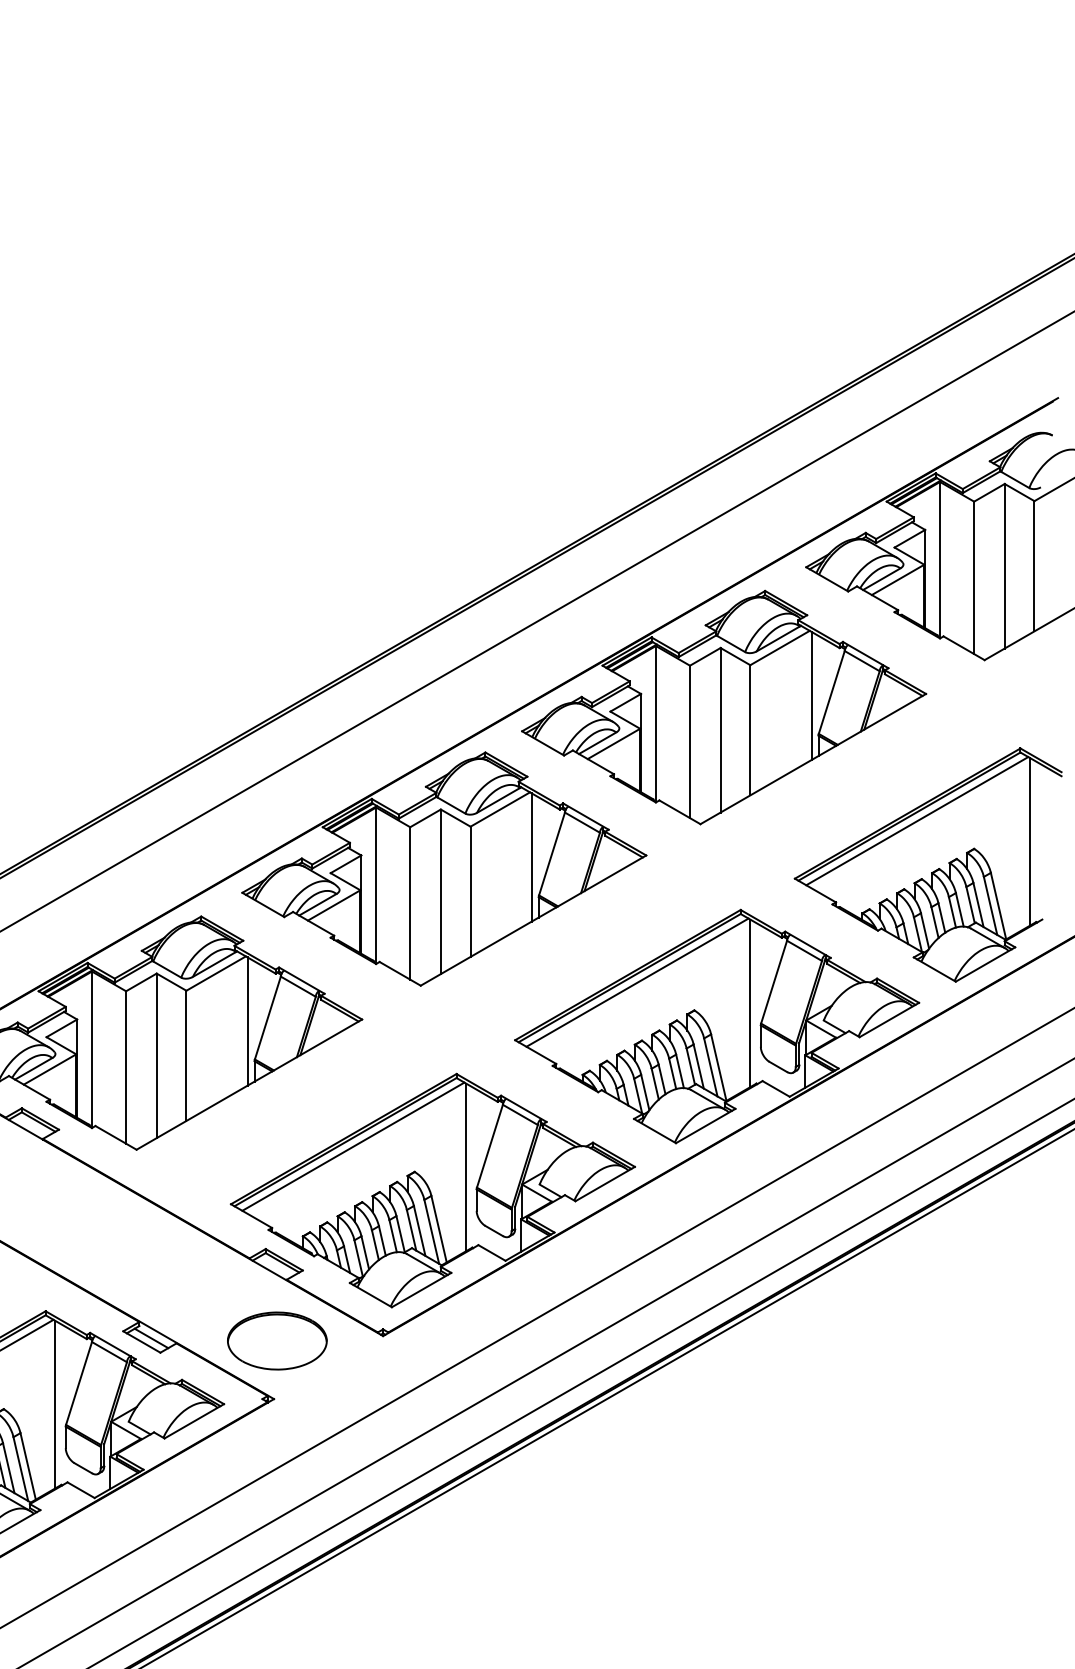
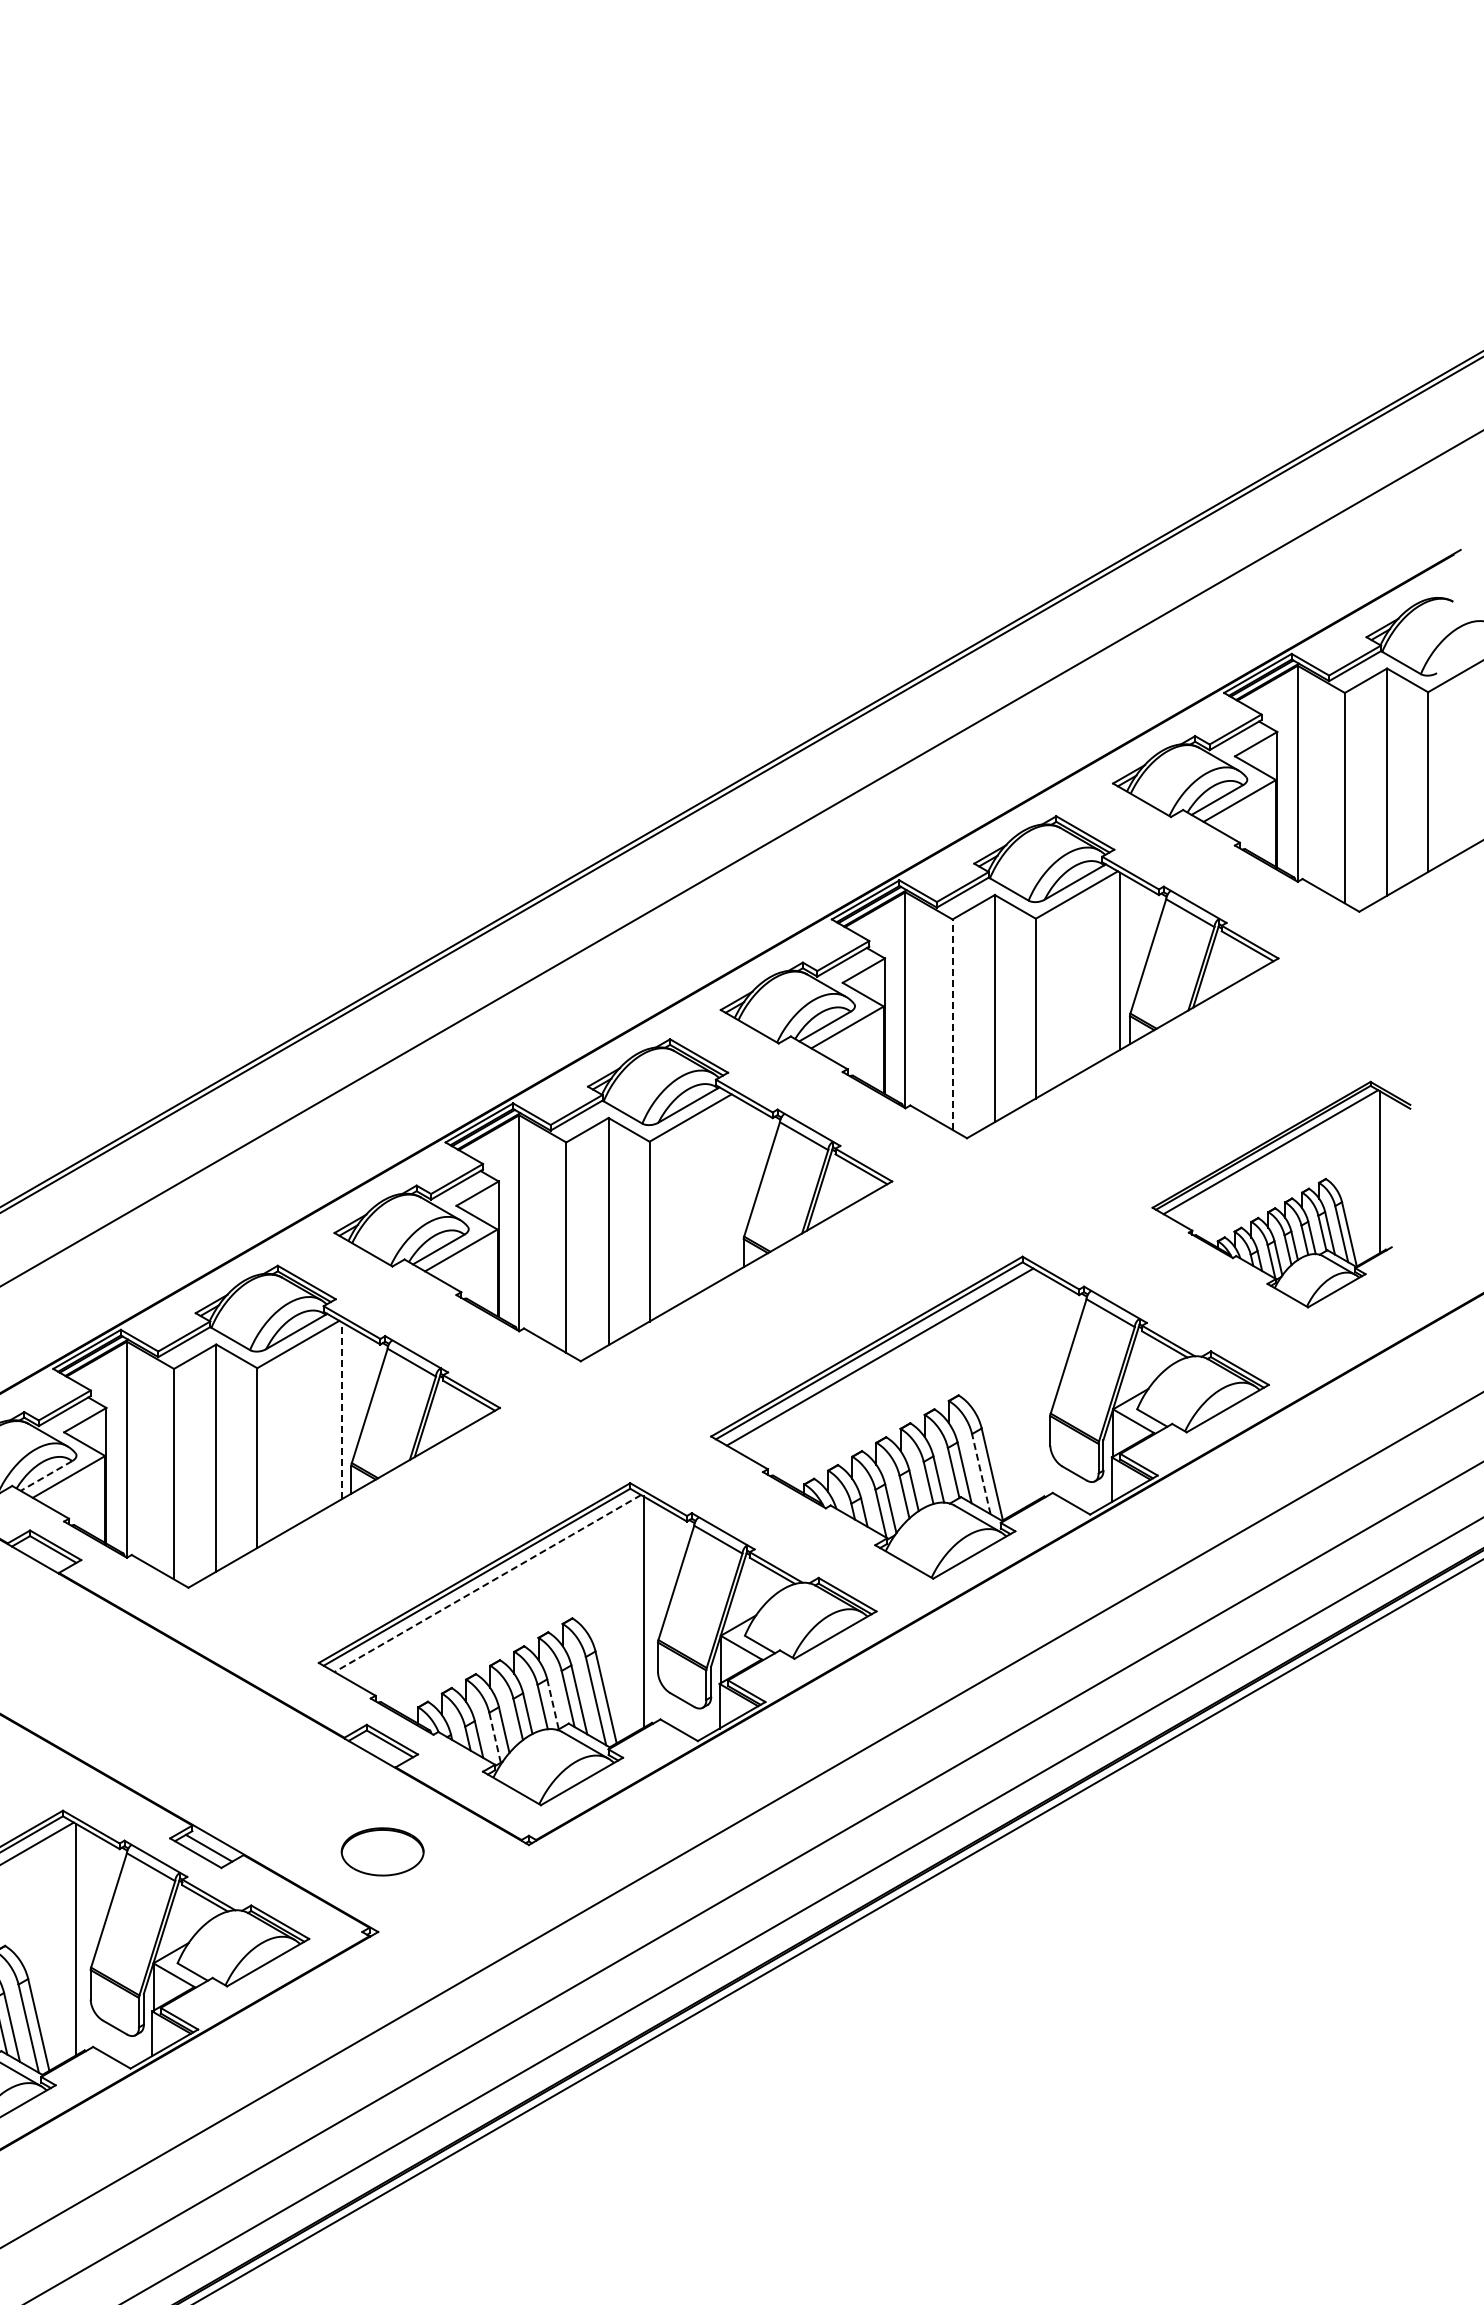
line: (689, 741) -> (952, 1024), solid -> dashed
line: (532, 856) -> (734, 1183), removed
part: (928, 864) -> (1281, 1194), size x0.7
line: (750, 1003) -> (1035, 1385), removed
line: (247, 1021) -> (341, 1410), solid -> dashed
line: (710, 1067) -> (981, 1473), solid -> dashed
line: (33, 1069) -> (46, 1476), solid -> dashed
line: (353, 1146) -> (487, 1583), solid -> dashed
line: (400, 1234) -> (553, 1704), solid -> dashed
line: (358, 1258) -> (495, 1737), solid -> dashed
part: (277, 1340) -> (382, 1851), size x0.6

